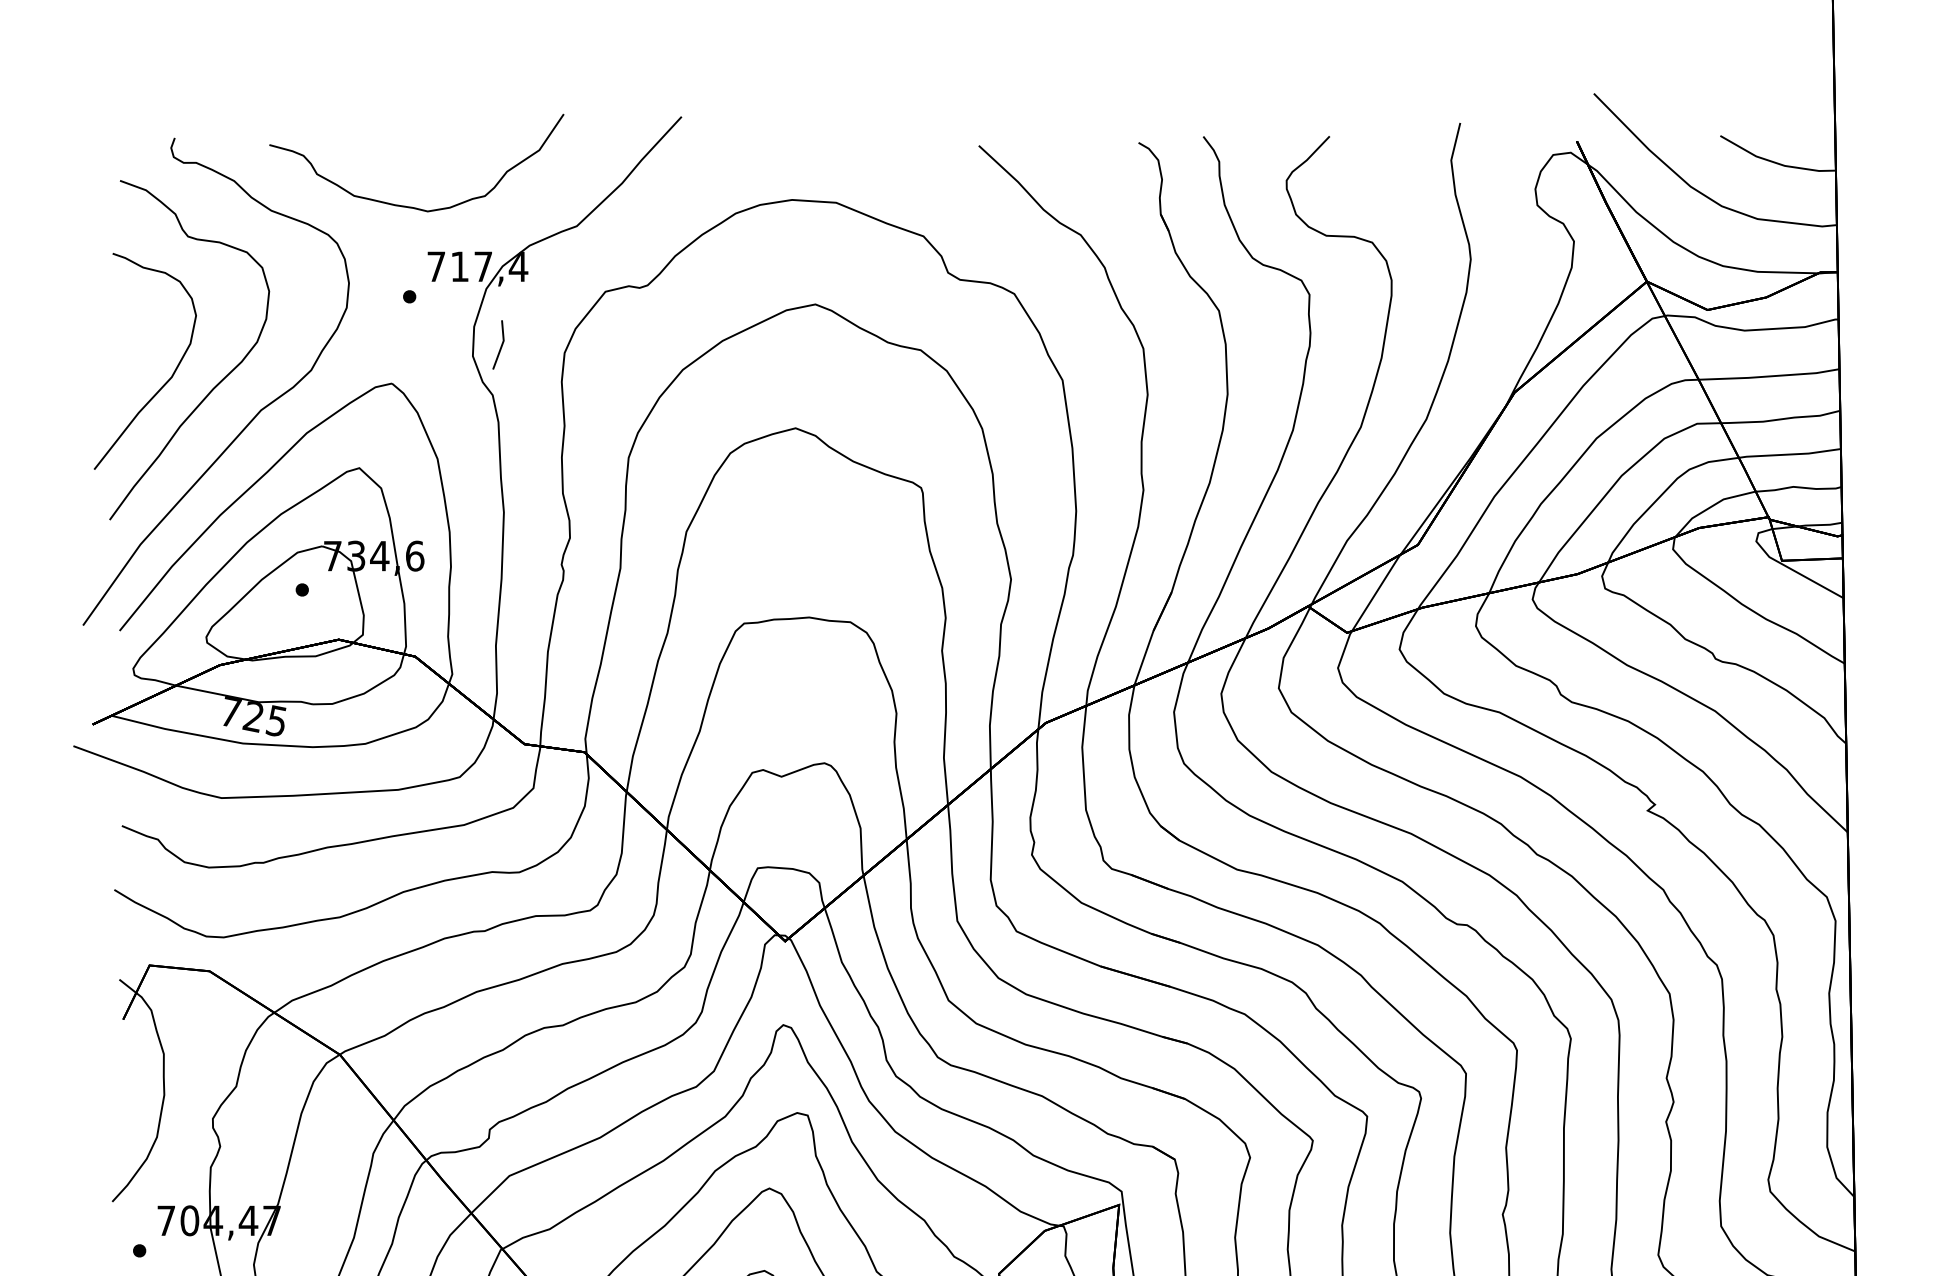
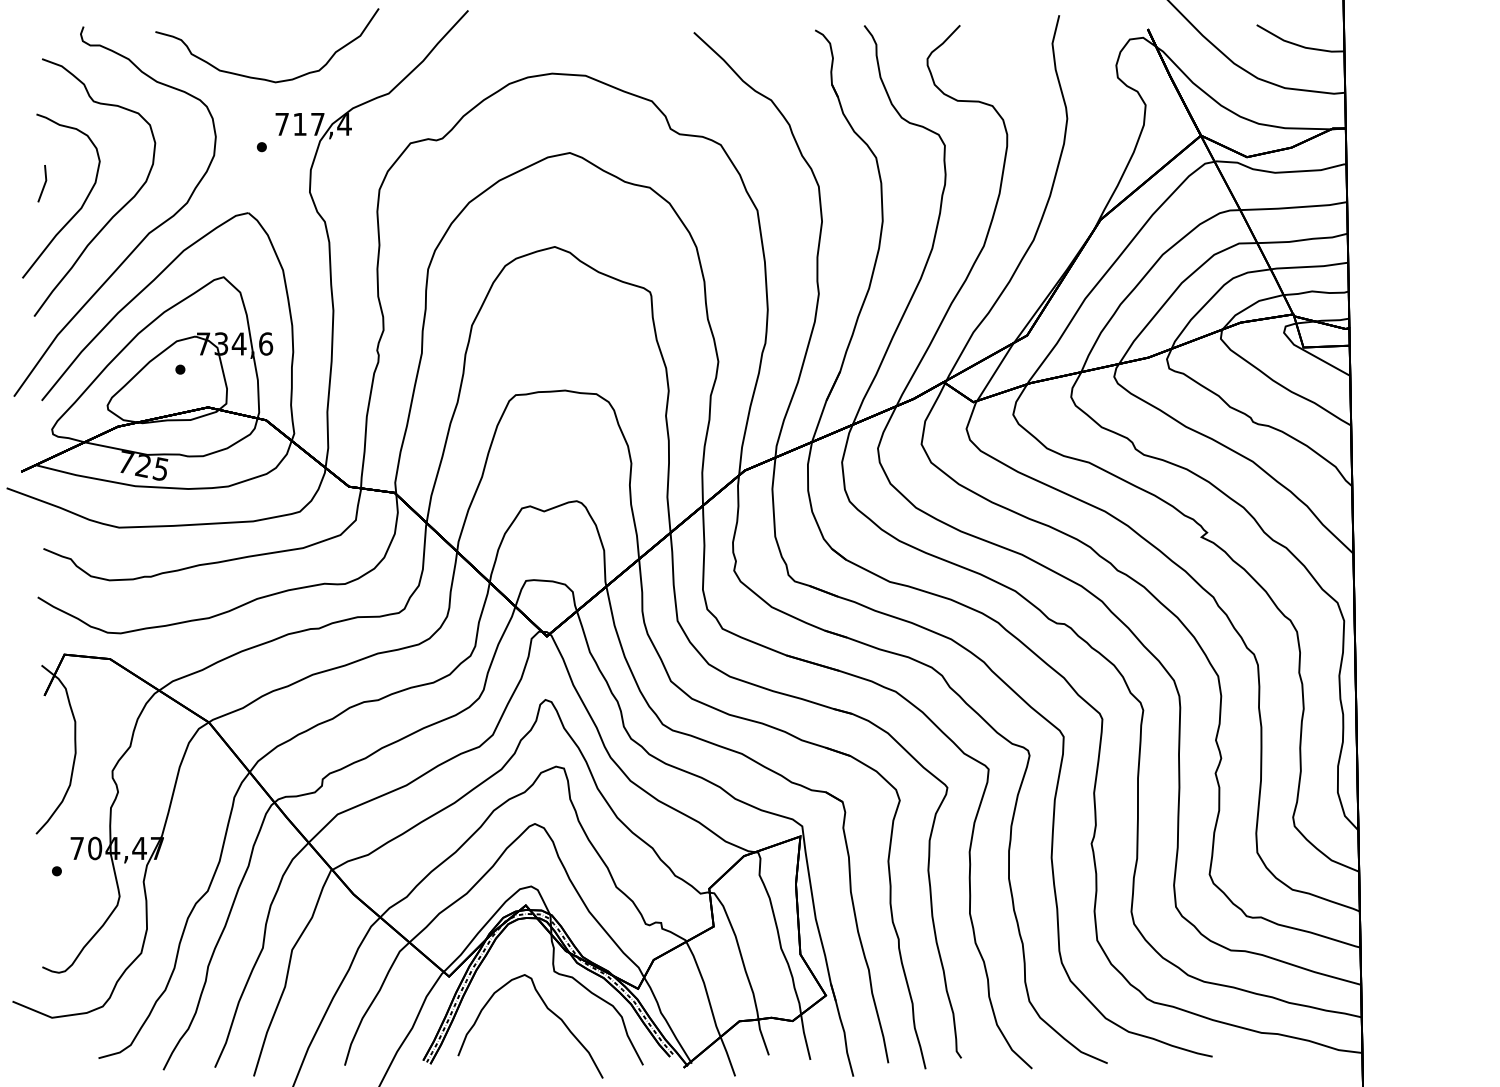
line: (500, 346) -> (43, 184), moved

